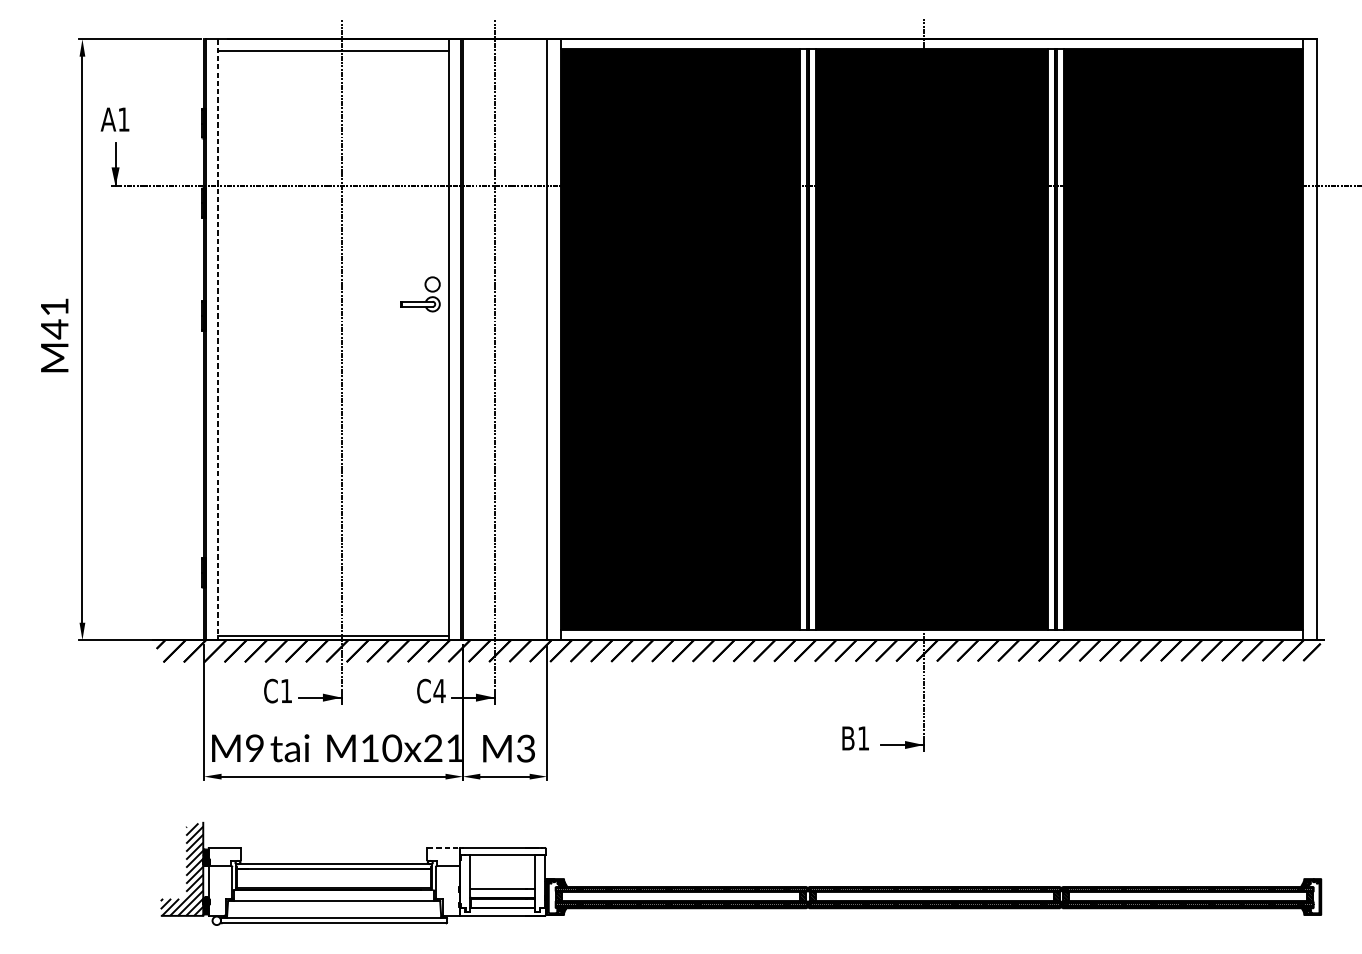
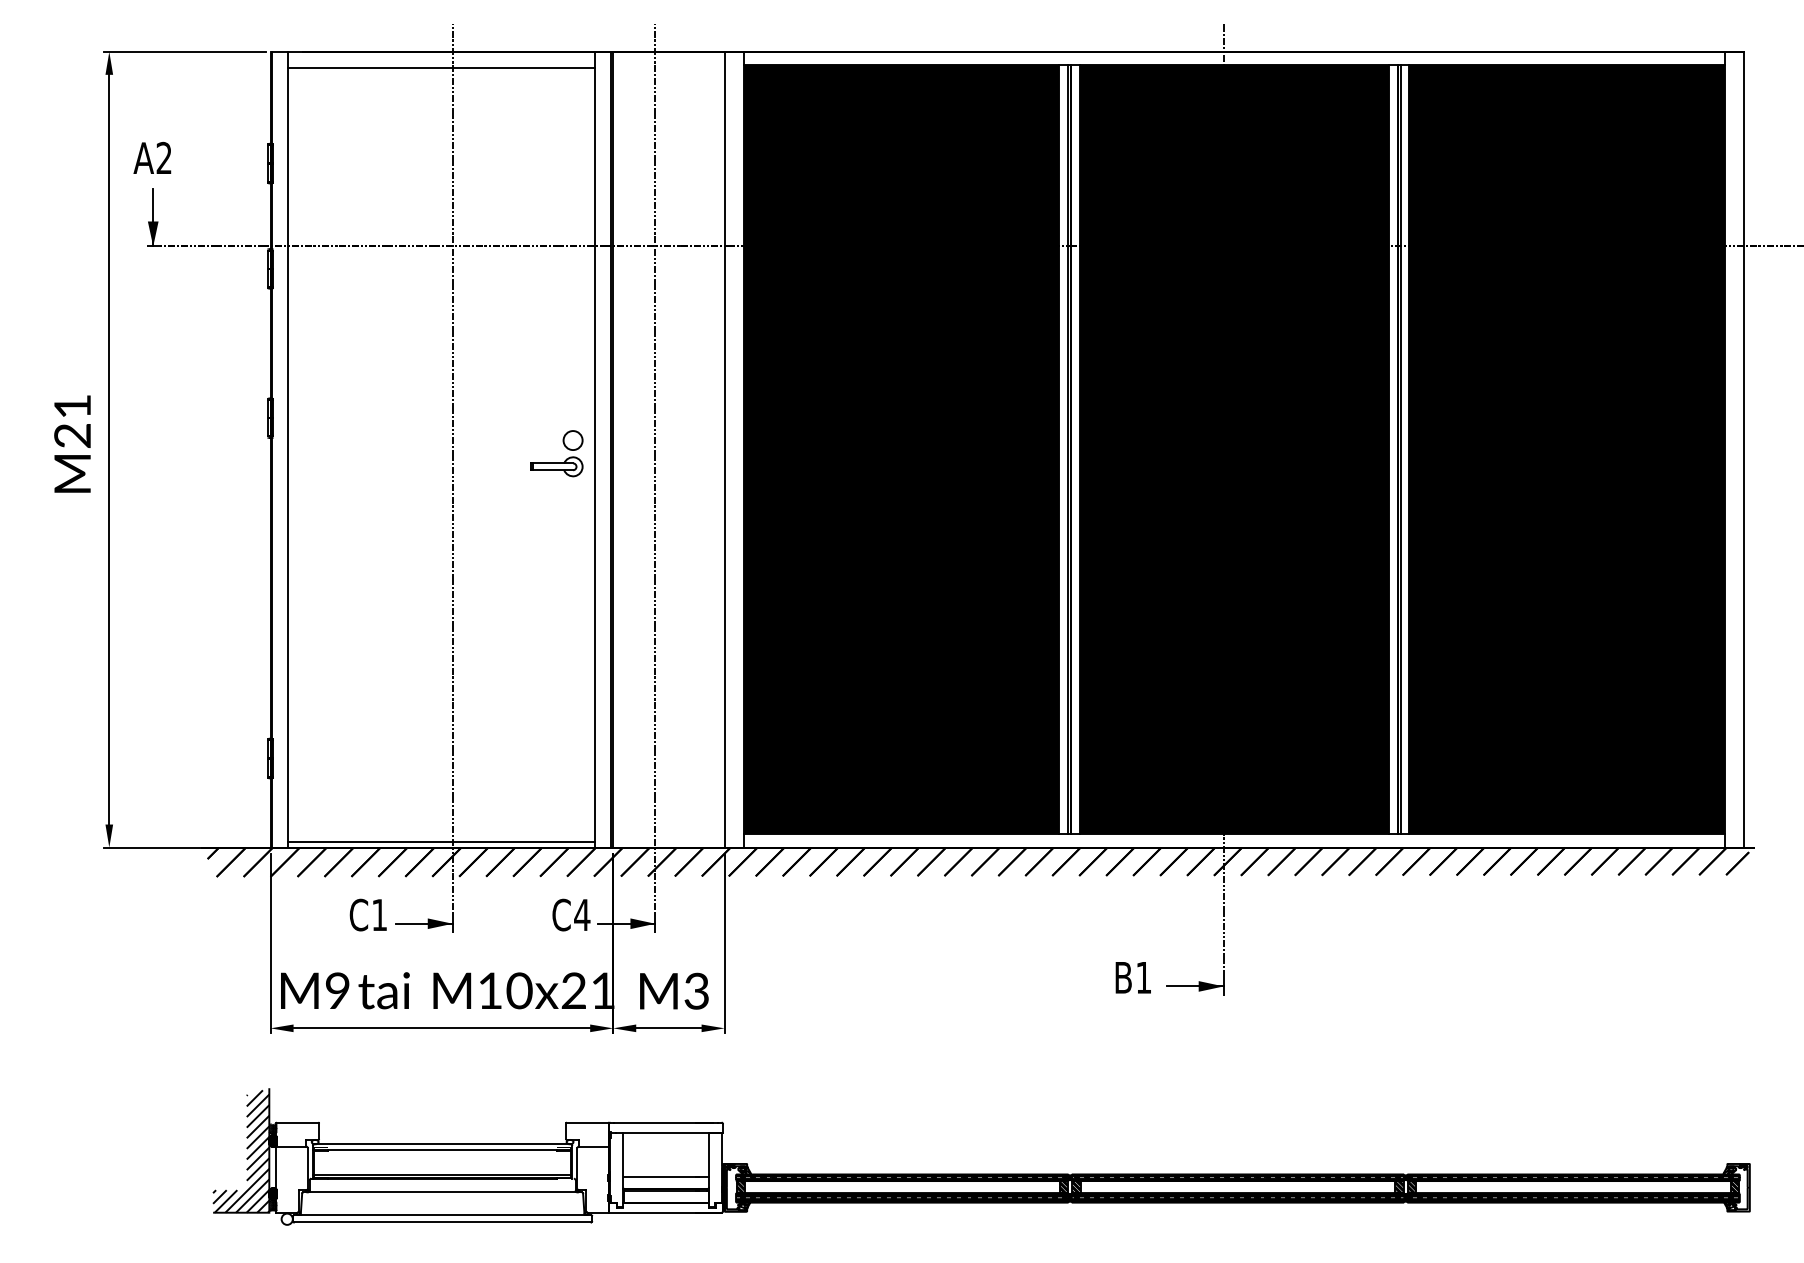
text: (123, 119) -> (163, 157), A1 -> A2
part: (420, 301) -> (556, 462), moved
text: (54, 329) -> (72, 435), M41 -> M21
line: (217, 339) -> (288, 449), dashed -> solid
line: (443, 847) -> (587, 1122), dashed -> solid

